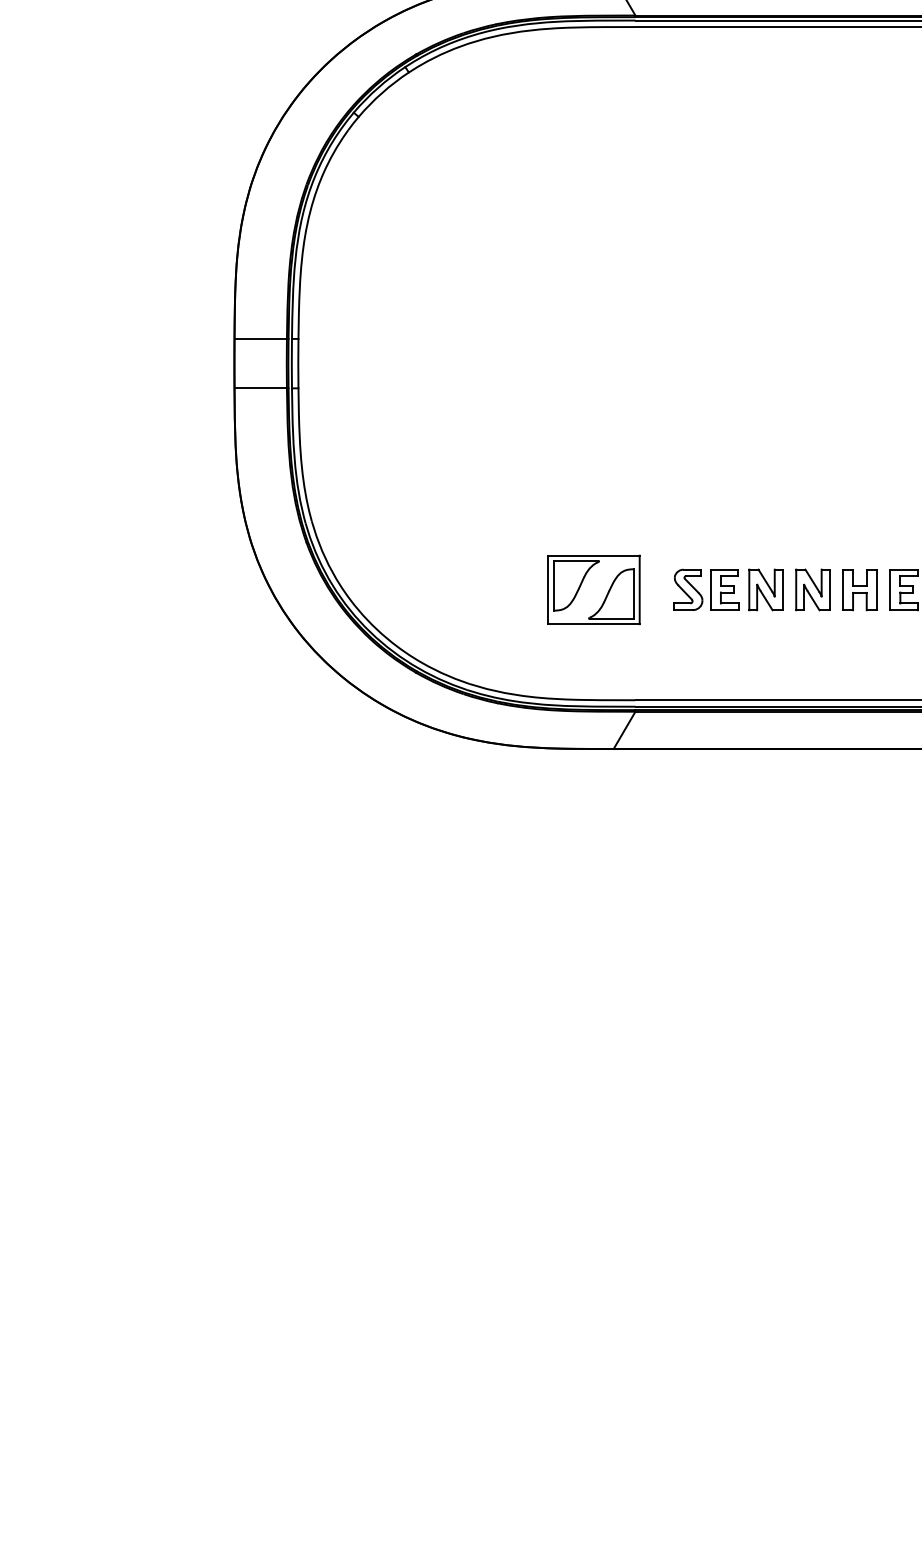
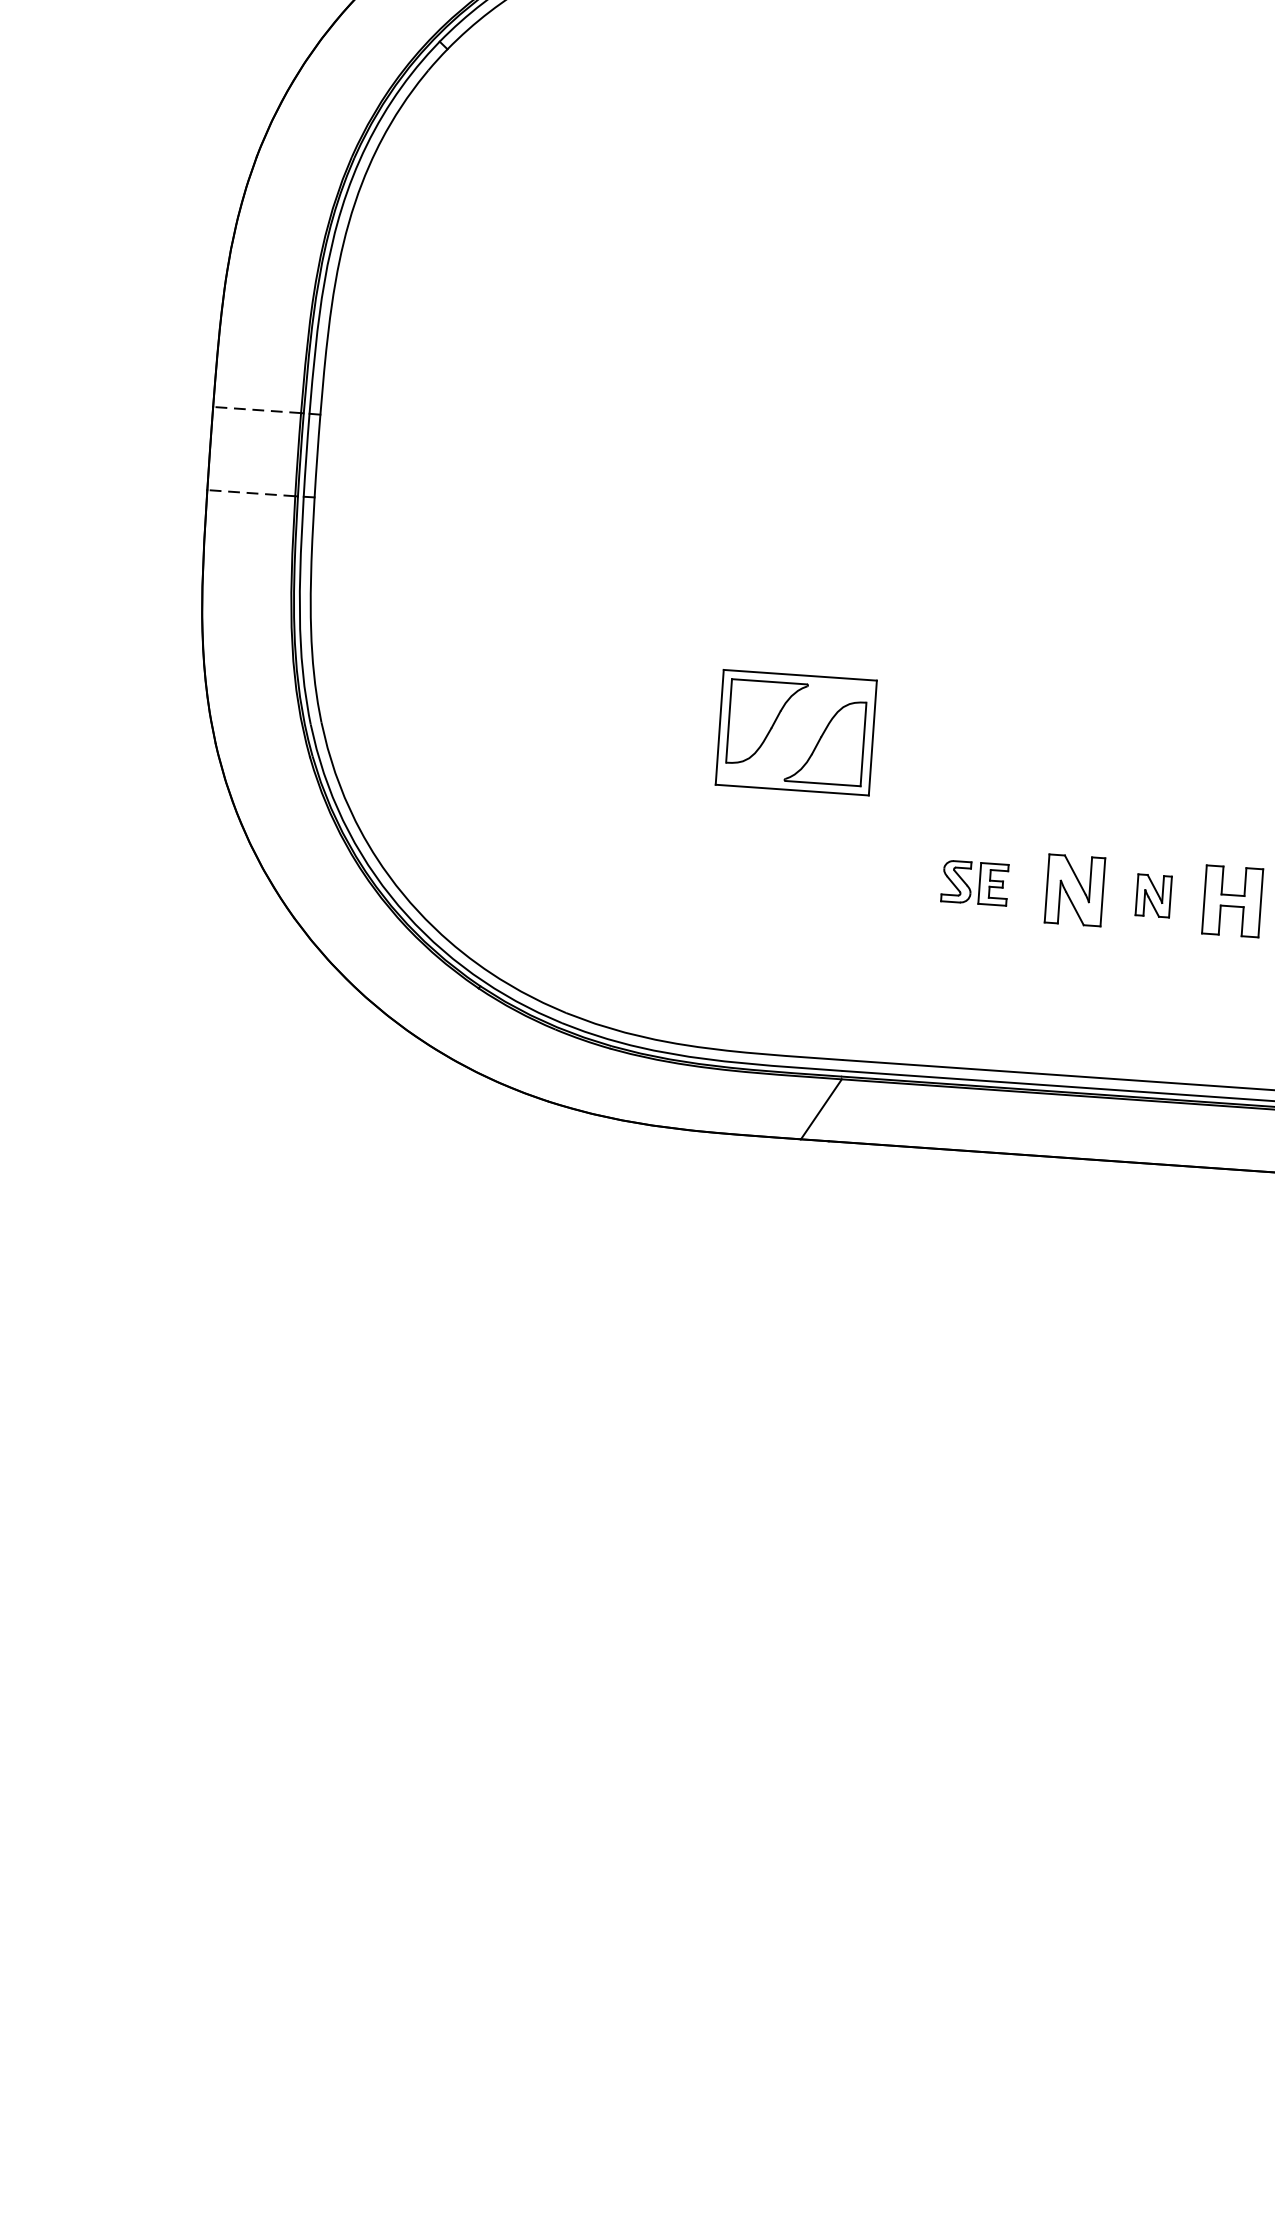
line: (260, 338) -> (256, 409), solid -> dashed
line: (260, 388) -> (250, 493), solid -> dashed
part: (593, 589) -> (795, 731), moved
part: (706, 589) -> (975, 882), size x0.6
part: (812, 589) -> (1153, 895), size x0.6

